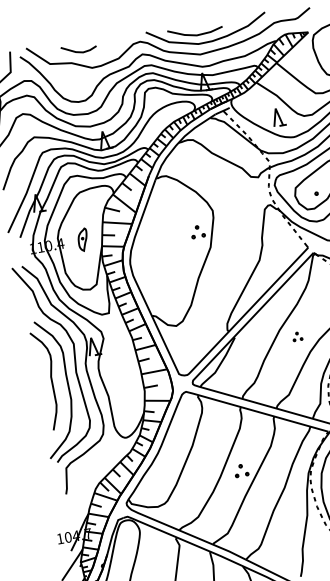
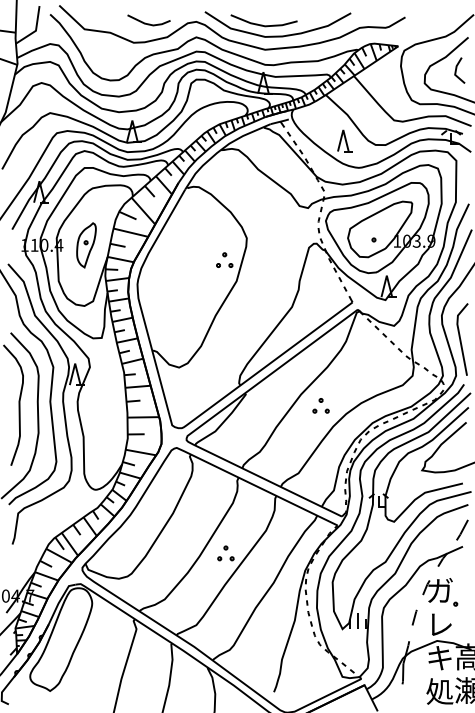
line: (78, 51) -> (148, 23), moved
part: (83, 239) -> (86, 245), size x1.67
part: (297, 336) -> (320, 405), size x1.43

